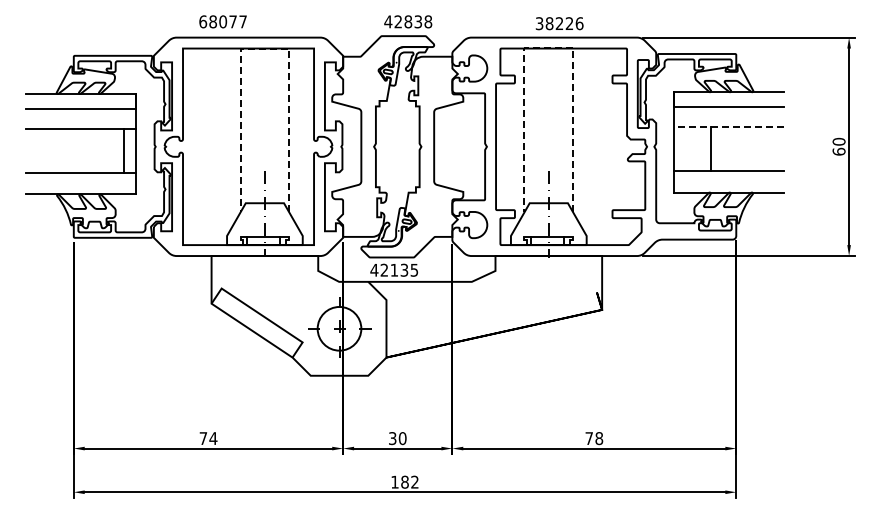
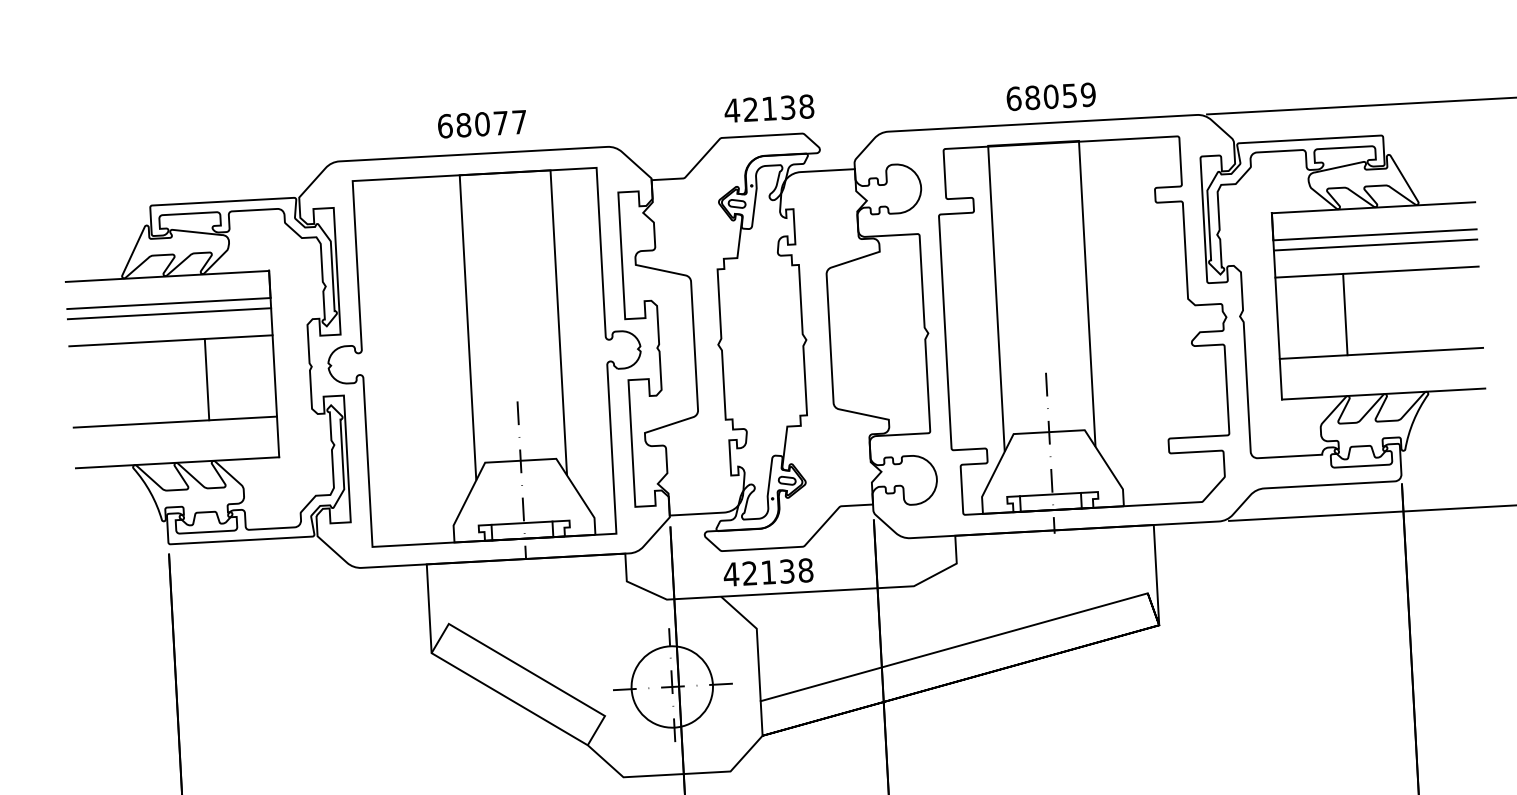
text: (222, 21) -> (481, 123), moved
text: (408, 21) -> (769, 108), 42838 -> 42138
text: (559, 23) -> (1050, 96), 38226 -> 68059
line: (264, 48) -> (504, 172), dashed -> solid
line: (548, 48) -> (1033, 144), dashed -> solid
line: (728, 112) -> (1374, 245), added
line: (80, 114) -> (168, 314), added
line: (729, 127) -> (1377, 272), dashed -> solid
line: (124, 150) -> (207, 379), moved
text: (414, 269) -> (805, 569), 42135 -> 42138
line: (491, 315) -> (953, 646), added

